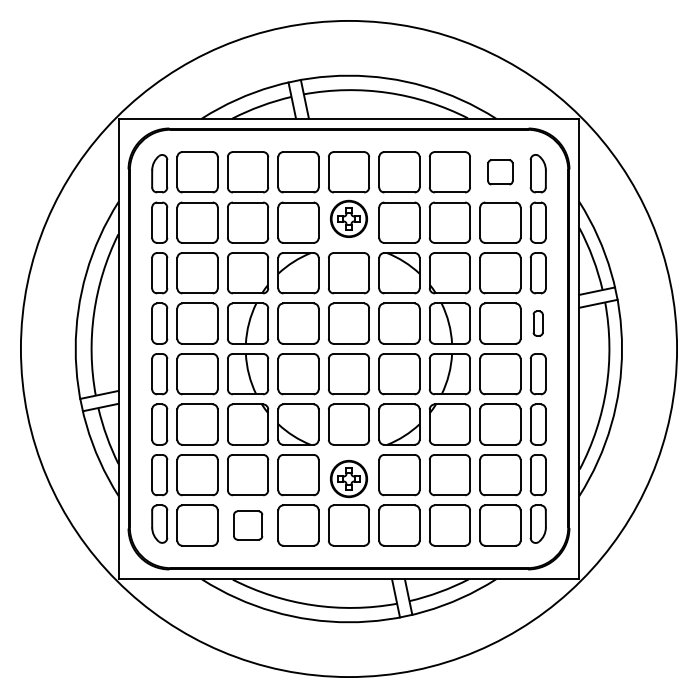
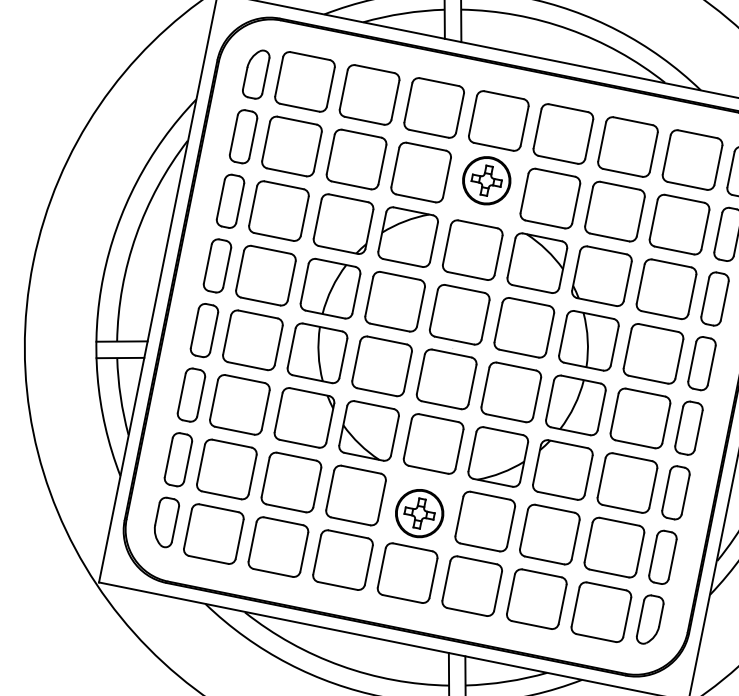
part: (500, 172) -> (692, 160), size x1.67
part: (537, 323) -> (701, 363), size x1.67
part: (248, 525) -> (279, 547), size x1.43

